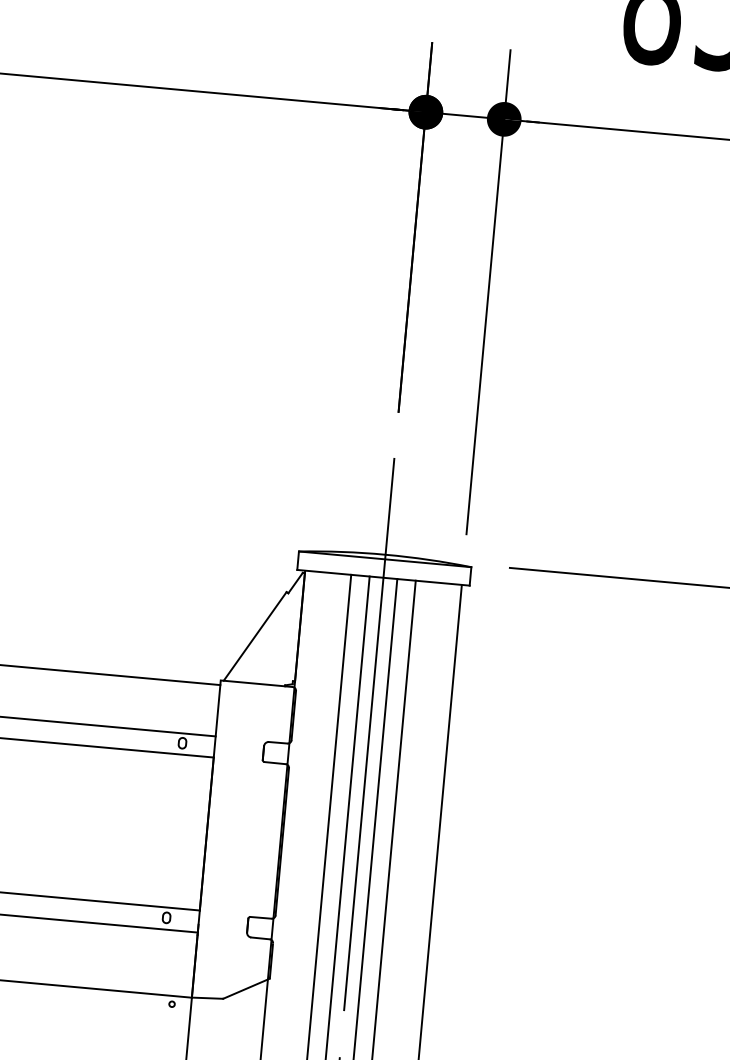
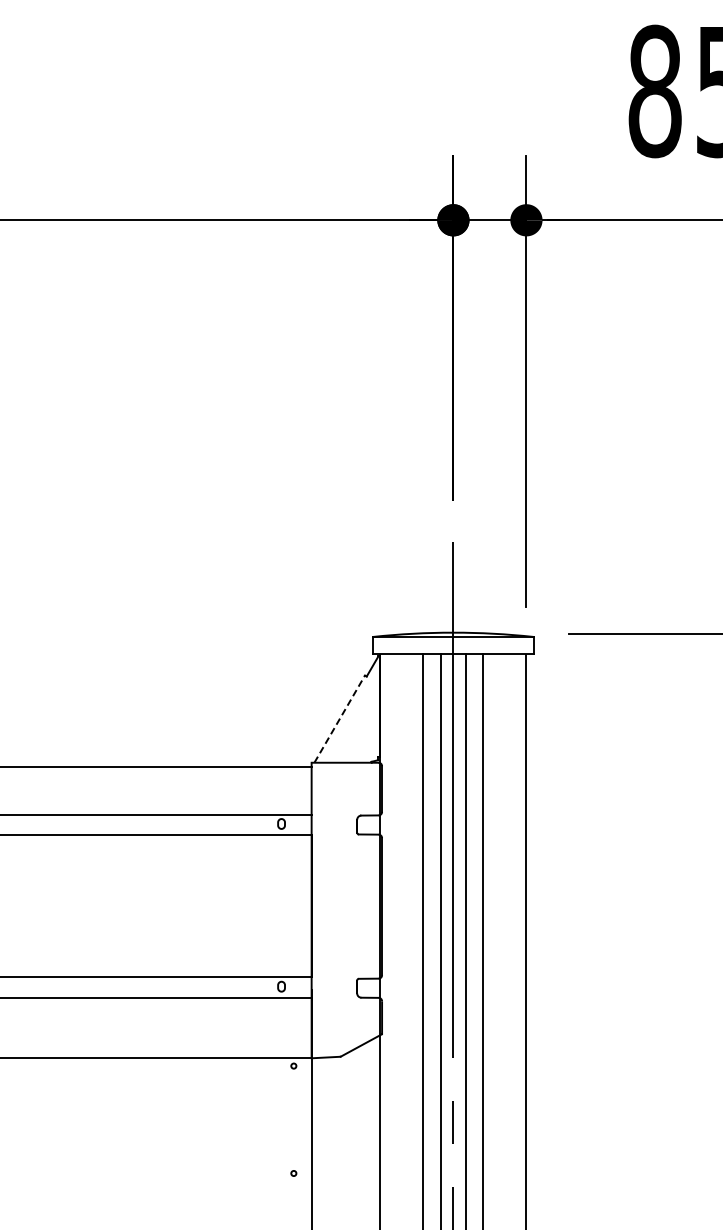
line: (254, 635) -> (339, 718), solid -> dashed

